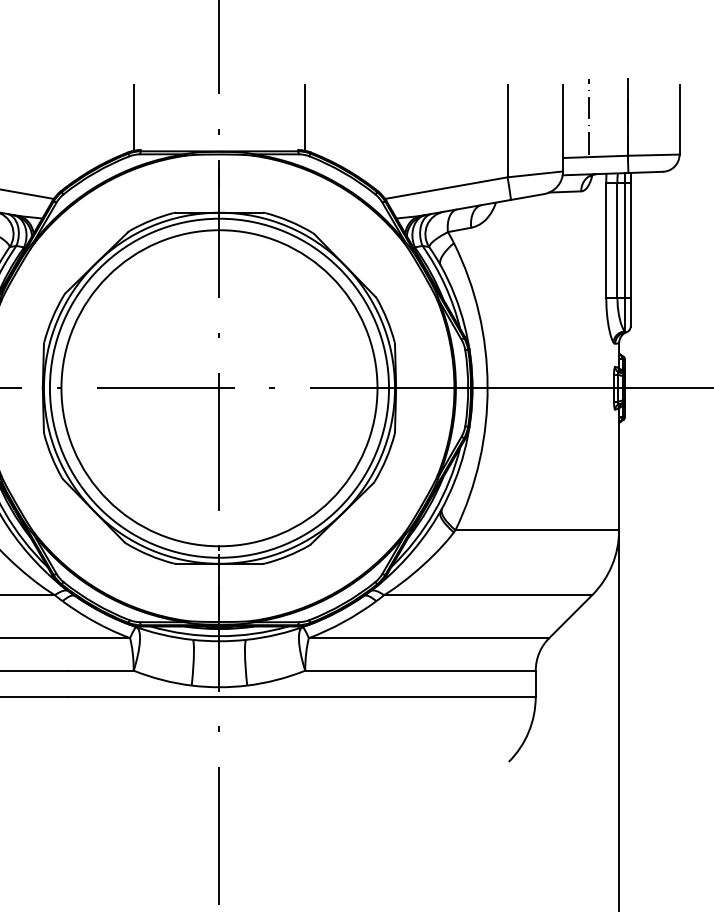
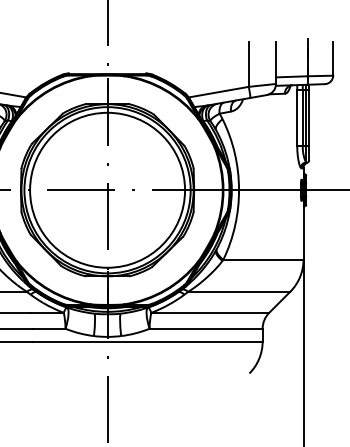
line: (588, 115) -> (288, 56), removed
line: (133, 117) -> (65, 57), removed
line: (304, 117) -> (149, 57), removed

